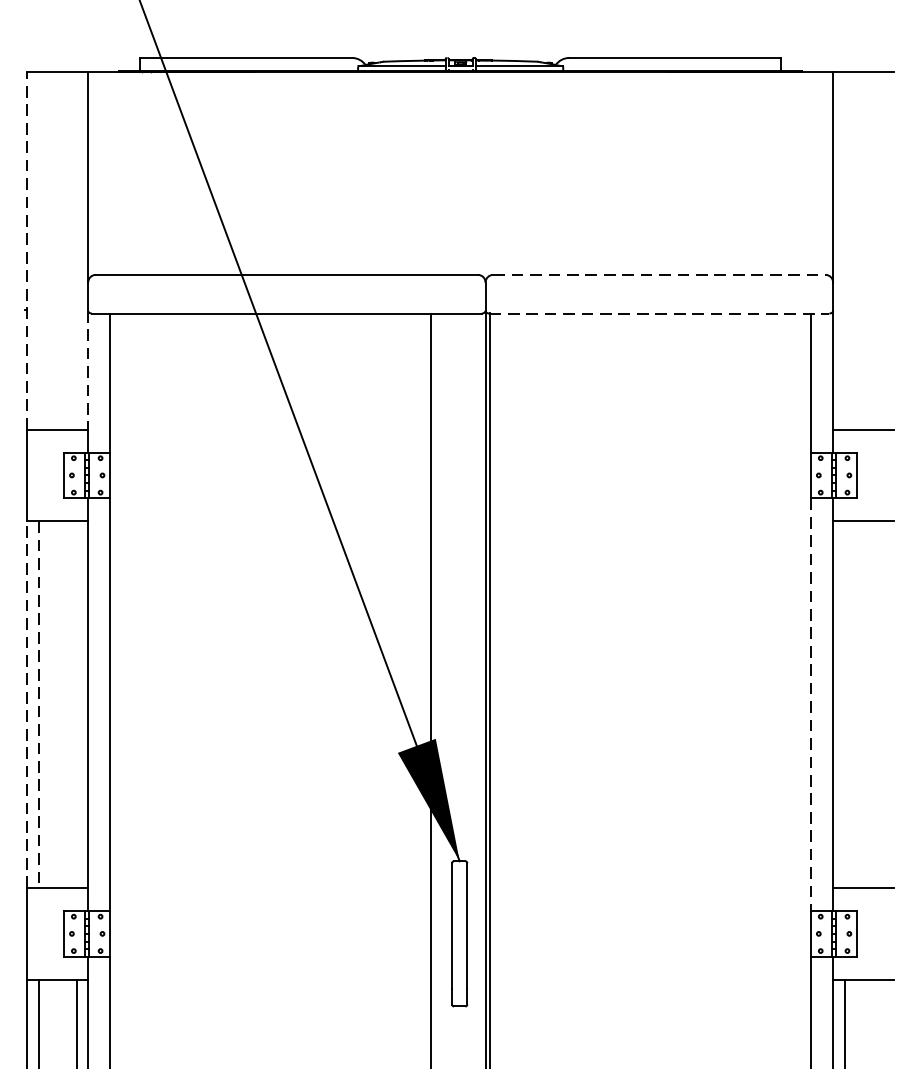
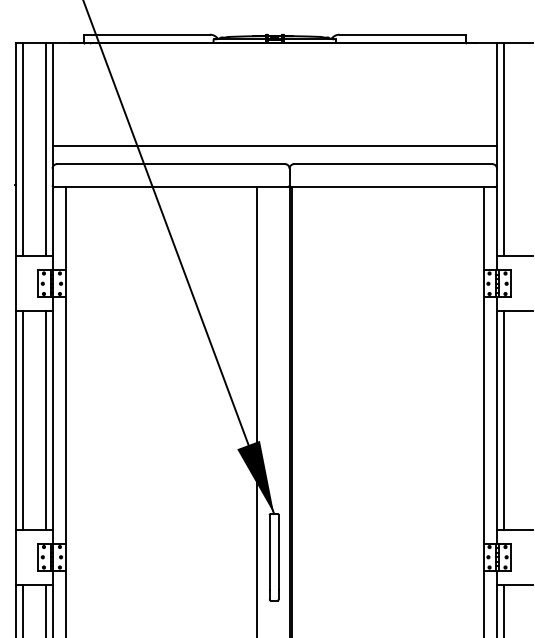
line: (460, 245) -> (274, 146), added
line: (27, 250) -> (16, 149), dashed -> solid
line: (37, 250) -> (22, 149), added
line: (76, 250) -> (45, 149), added
line: (844, 250) -> (503, 149), added
line: (659, 275) -> (393, 164), dashed -> solid
line: (659, 314) -> (393, 187), dashed -> solid
line: (88, 371) -> (52, 221), dashed -> solid
line: (27, 704) -> (16, 420), dashed -> solid
line: (76, 704) -> (45, 420), added
line: (844, 704) -> (503, 420), added
line: (37, 706) -> (22, 421), dashed -> solid
line: (810, 706) -> (483, 421), dashed -> solid

